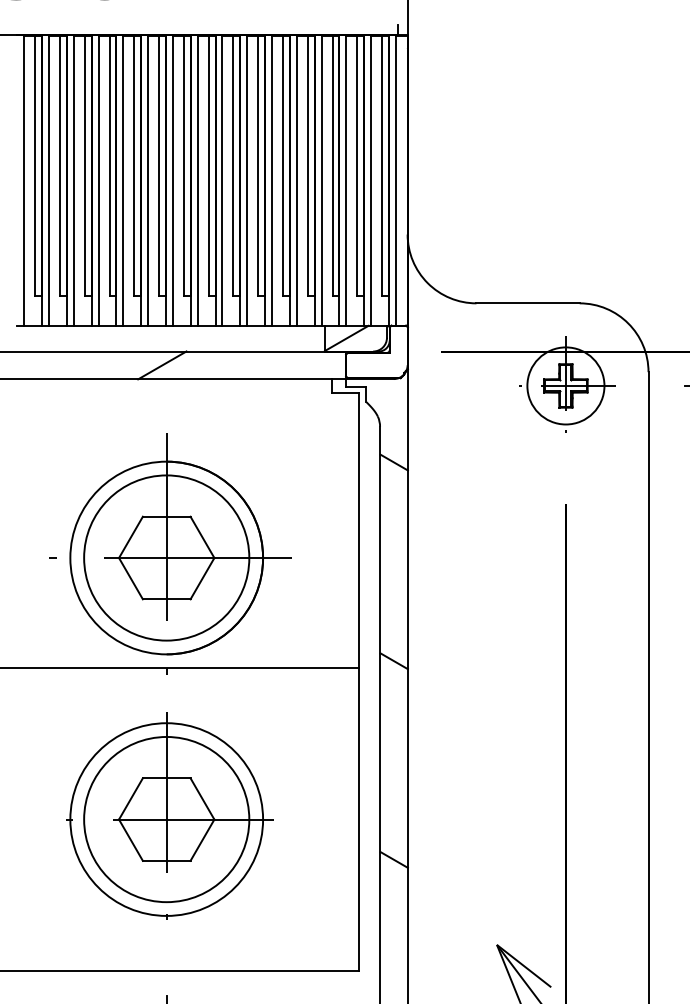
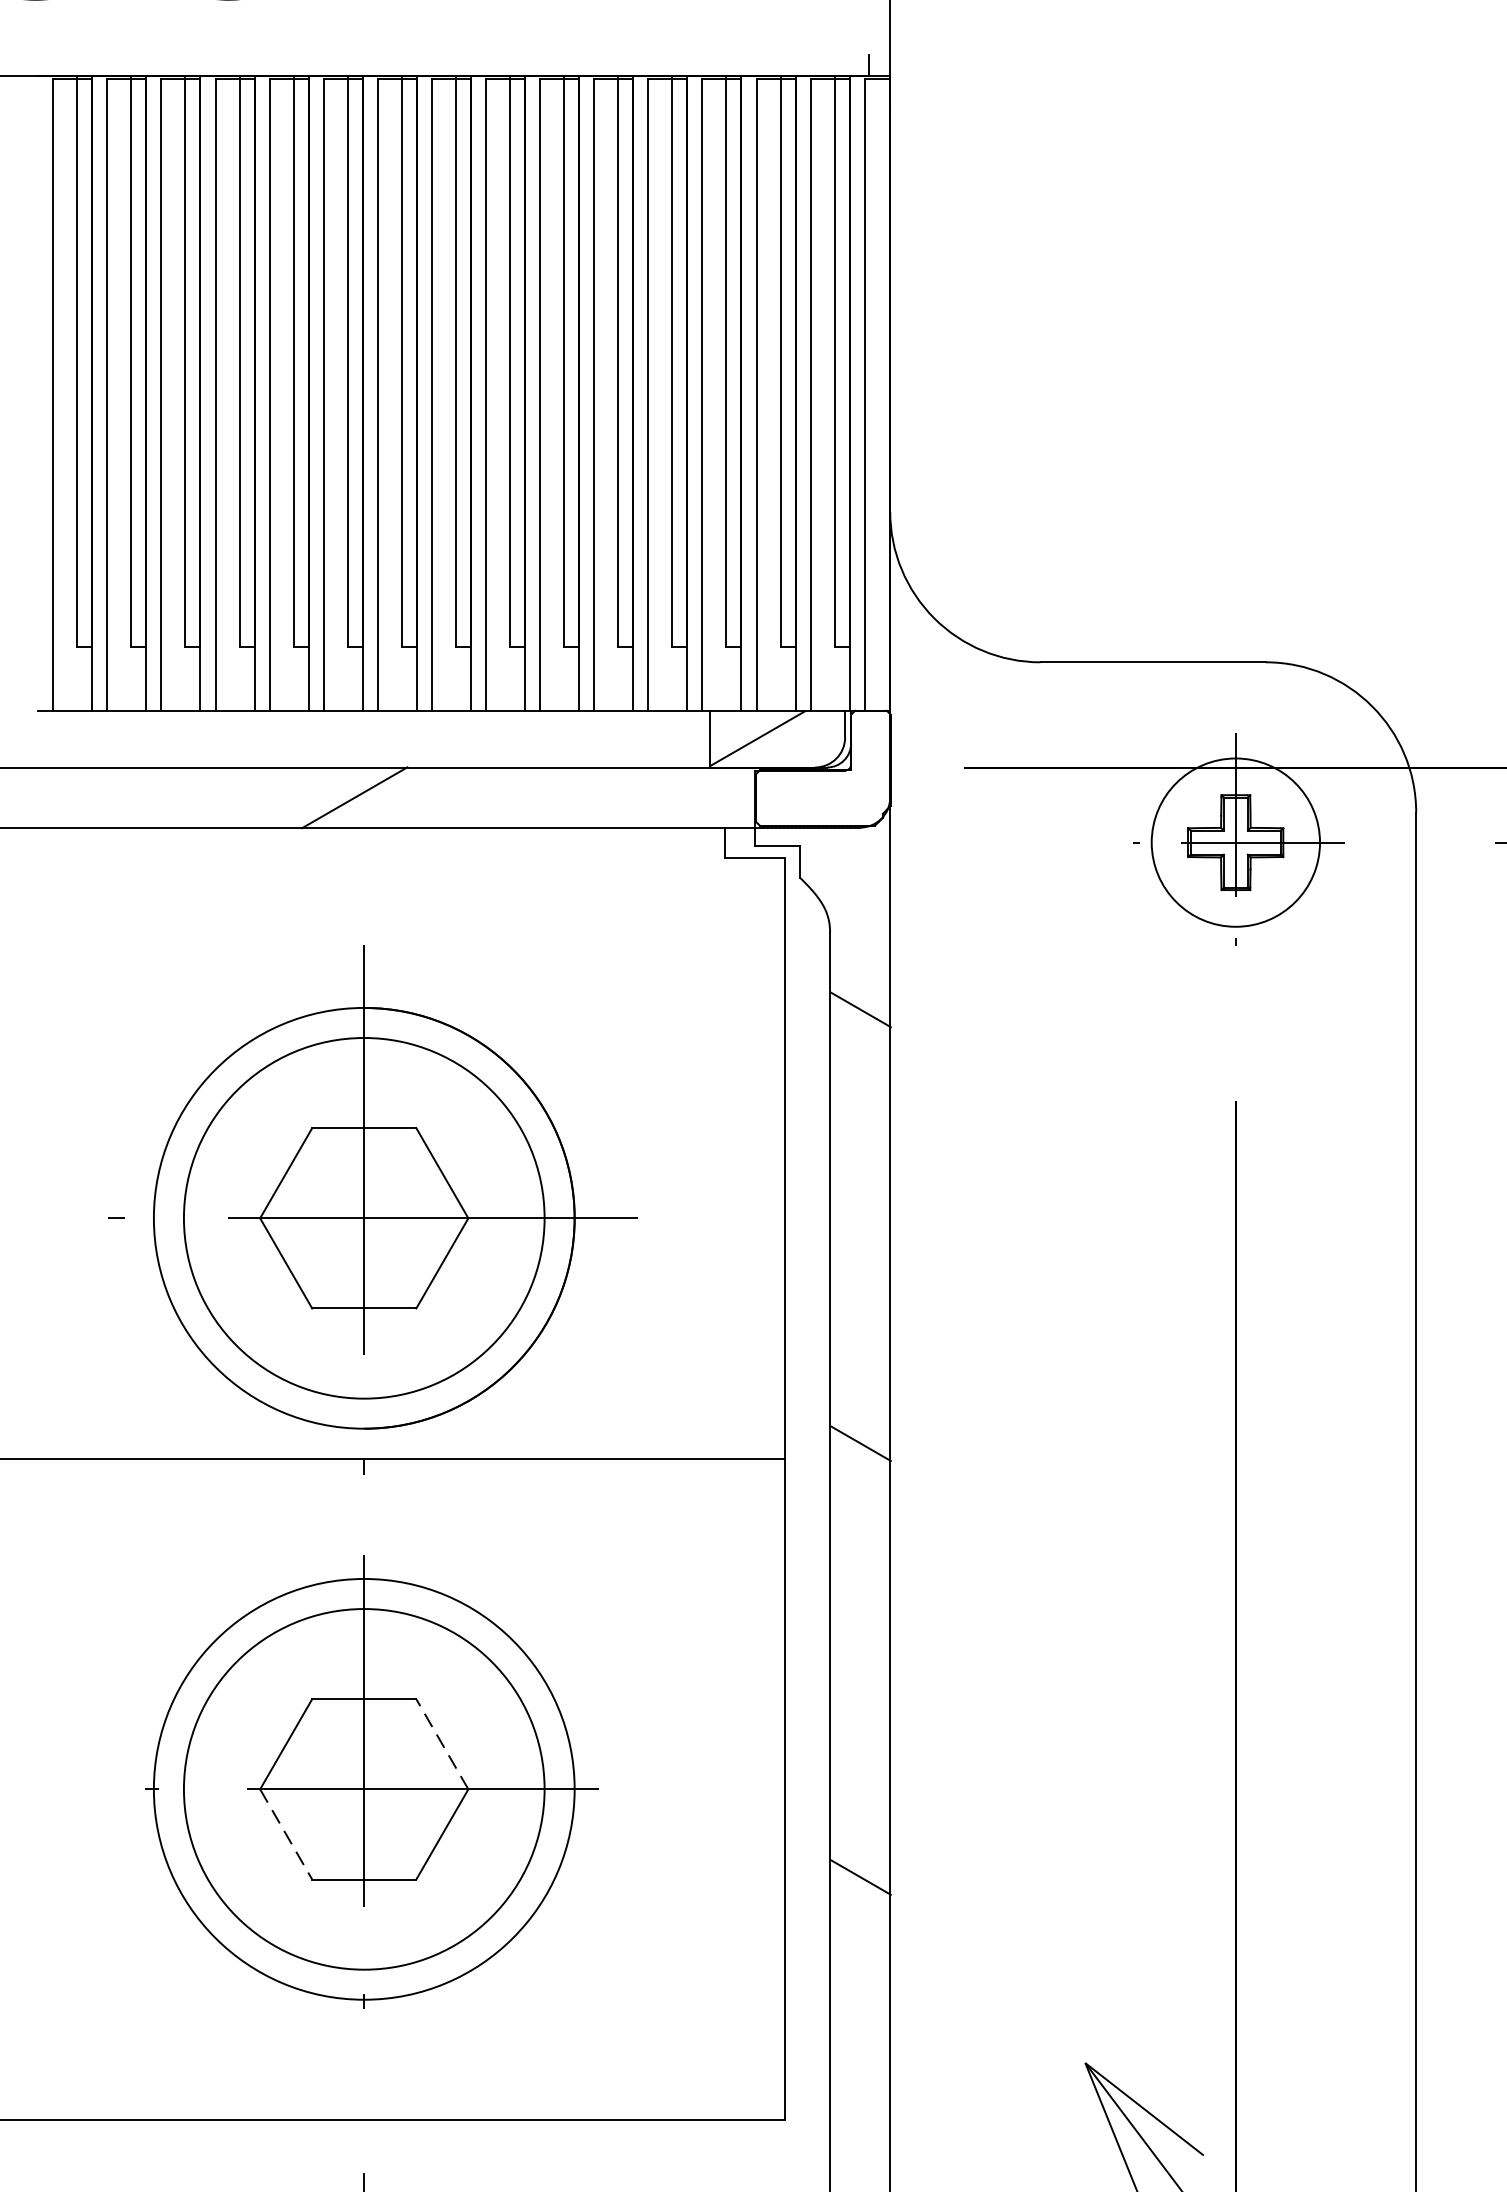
line: (202, 798) -> (442, 1743), solid -> dashed
line: (130, 840) -> (285, 1835), solid -> dashed

